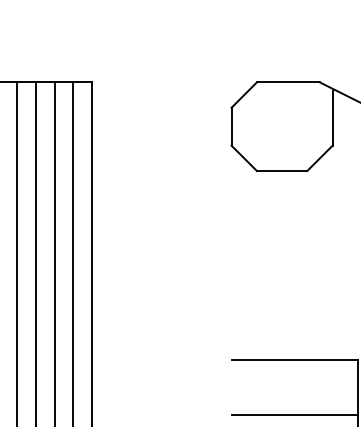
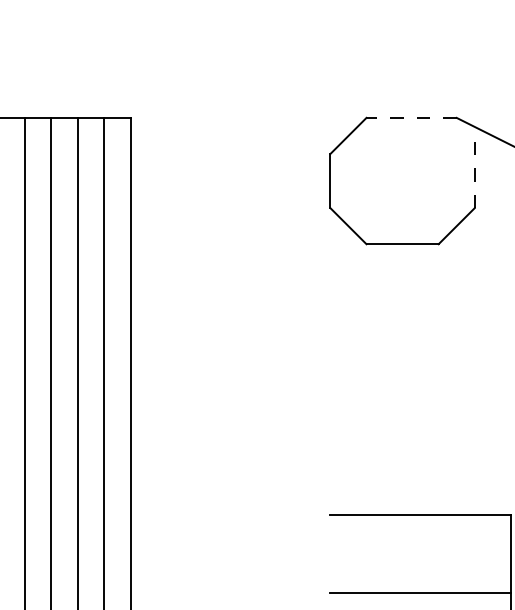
line: (288, 82) -> (411, 117), solid -> dashed
line: (332, 117) -> (474, 167), solid -> dashed

